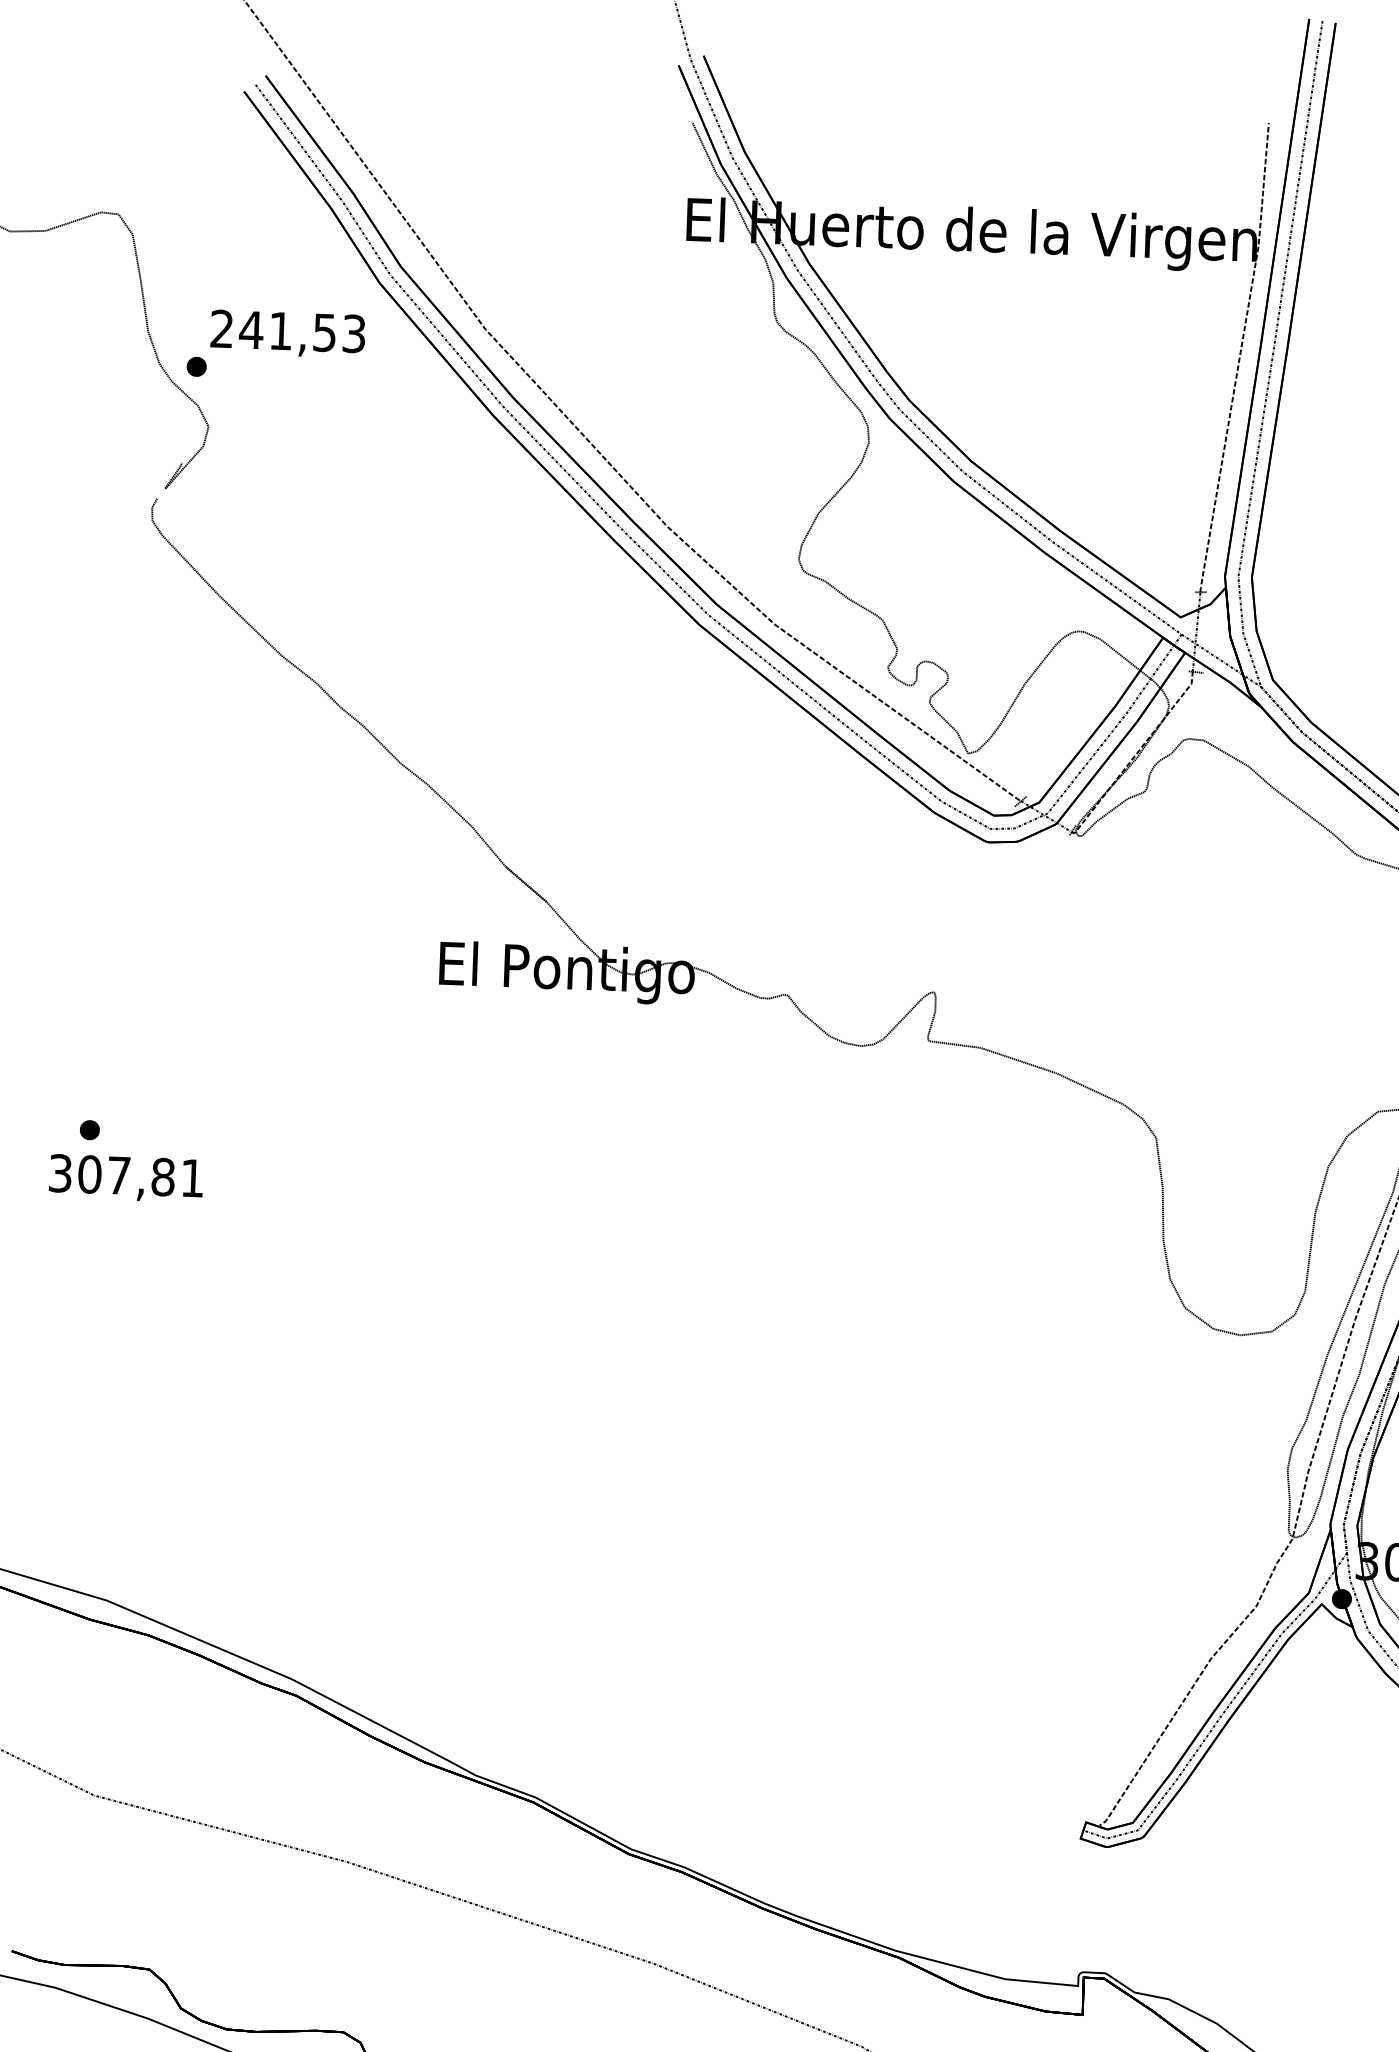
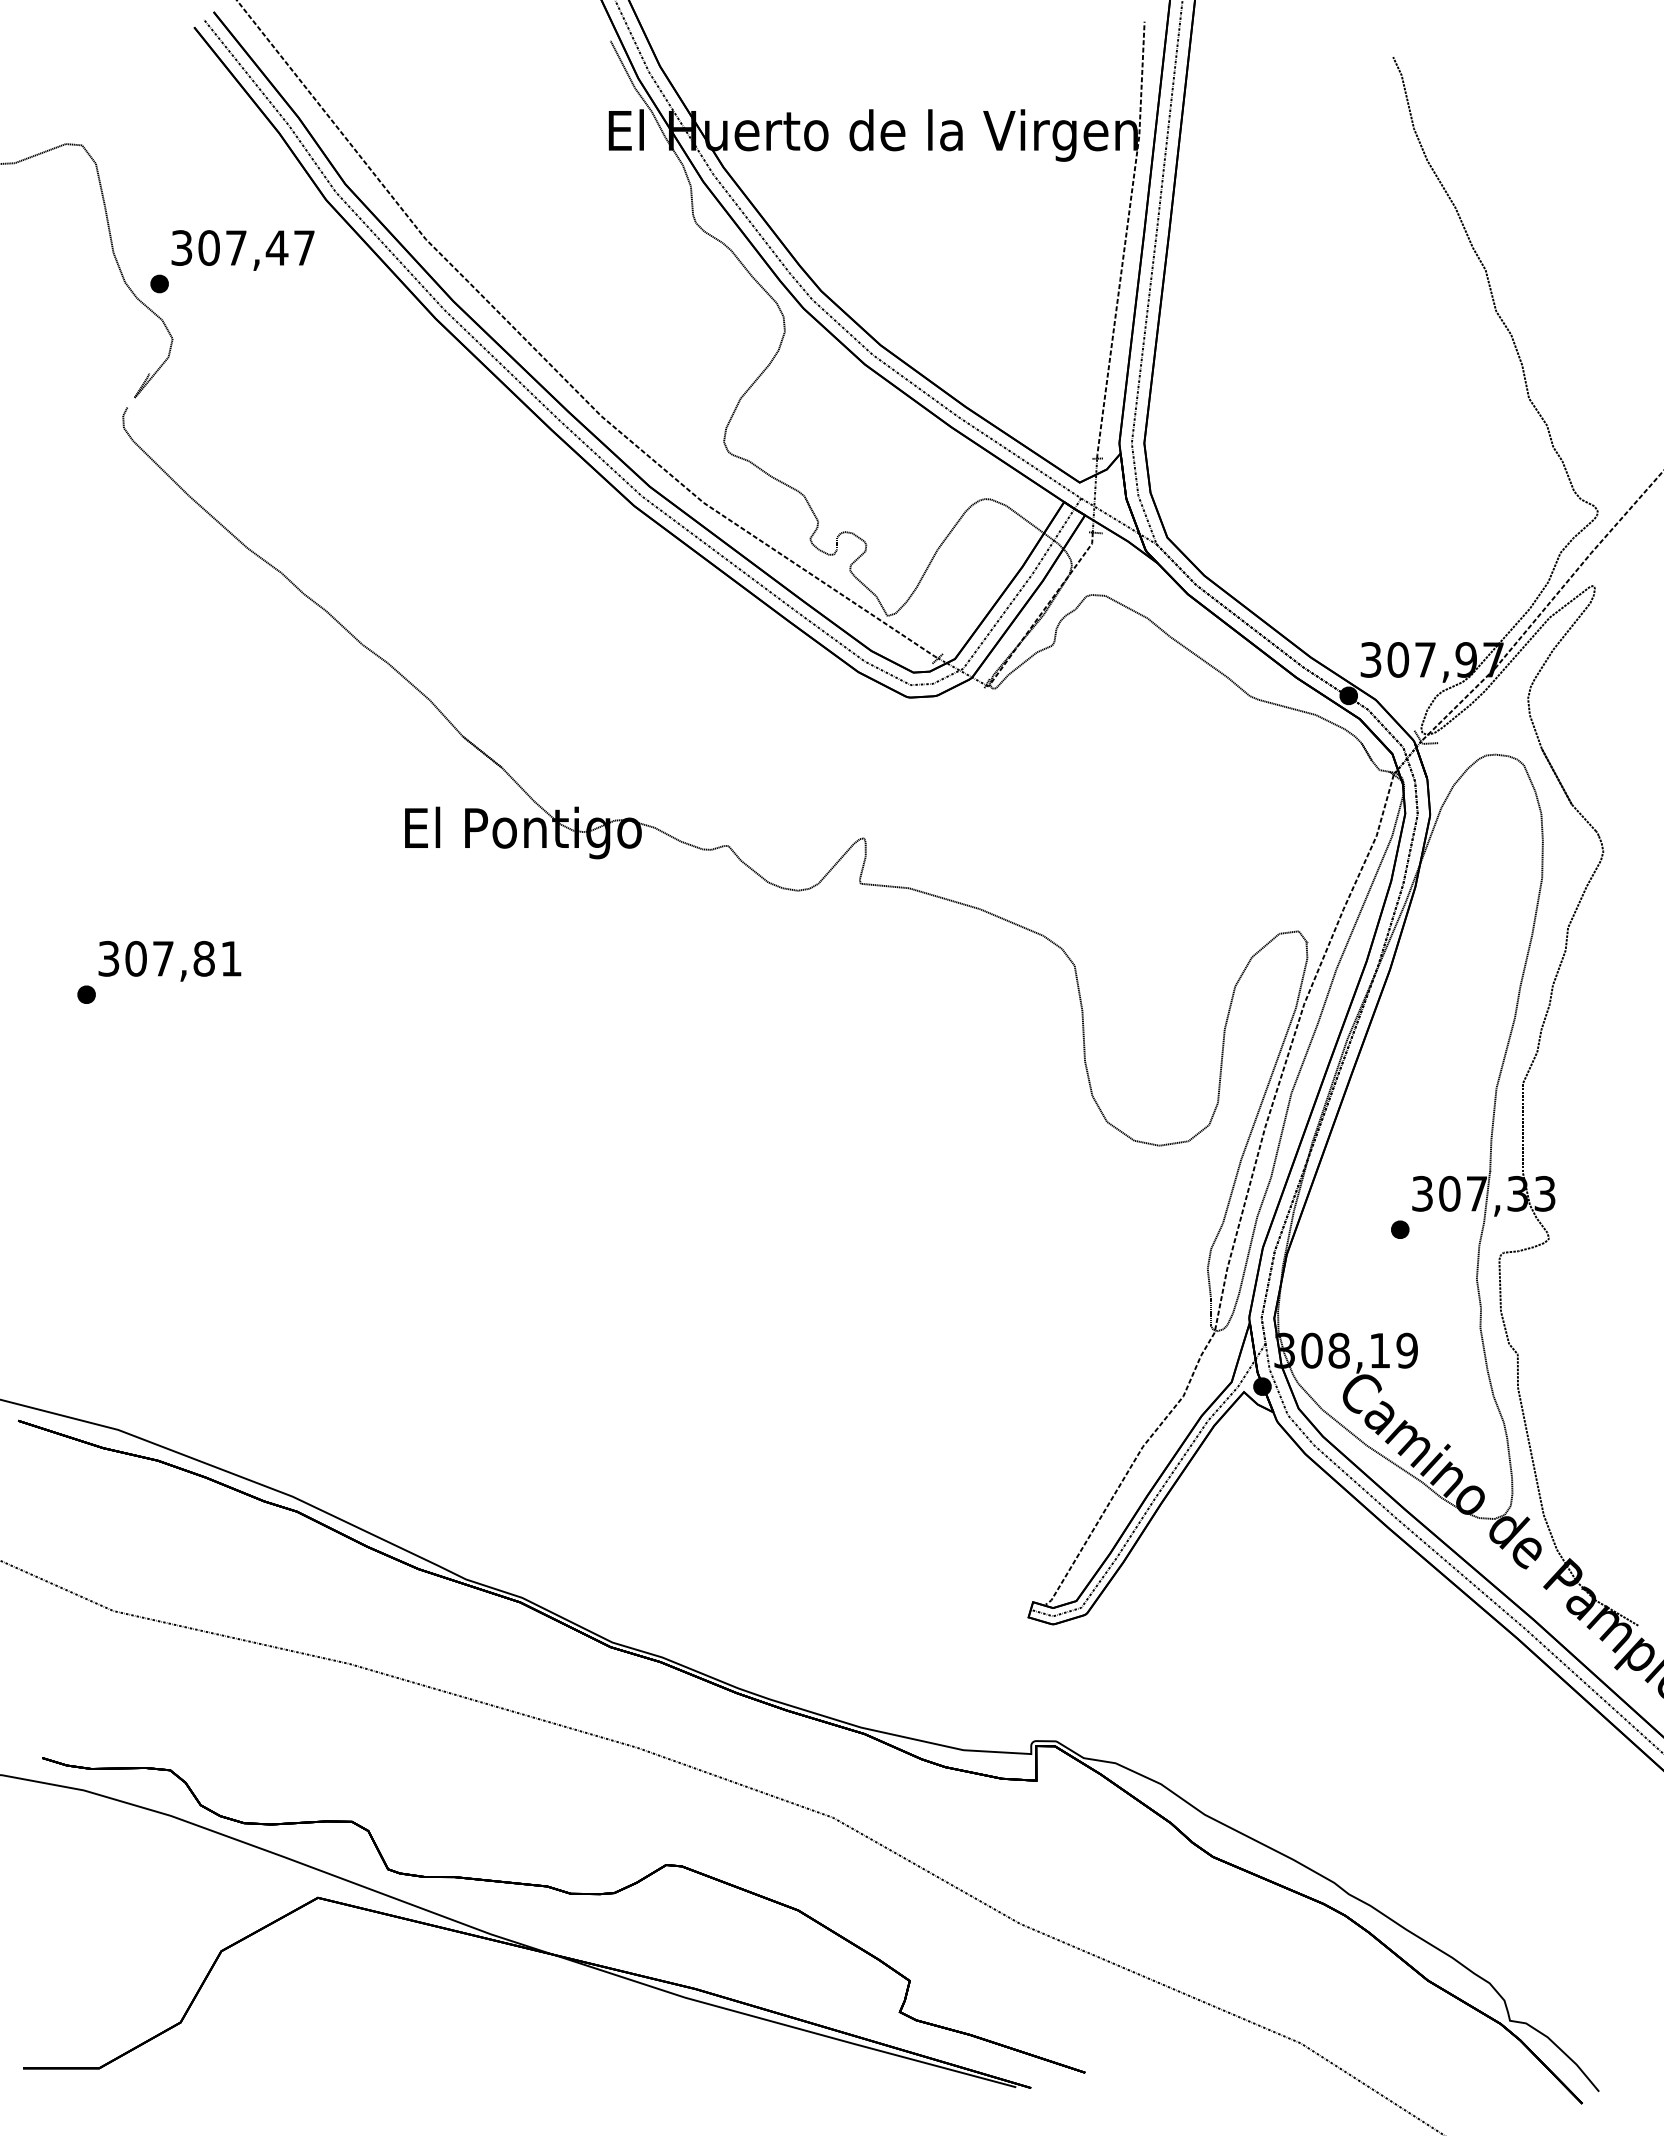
text: (287, 330) -> (242, 247), 241,53 -> 307,47
text: (125, 1178) -> (169, 961), moved

